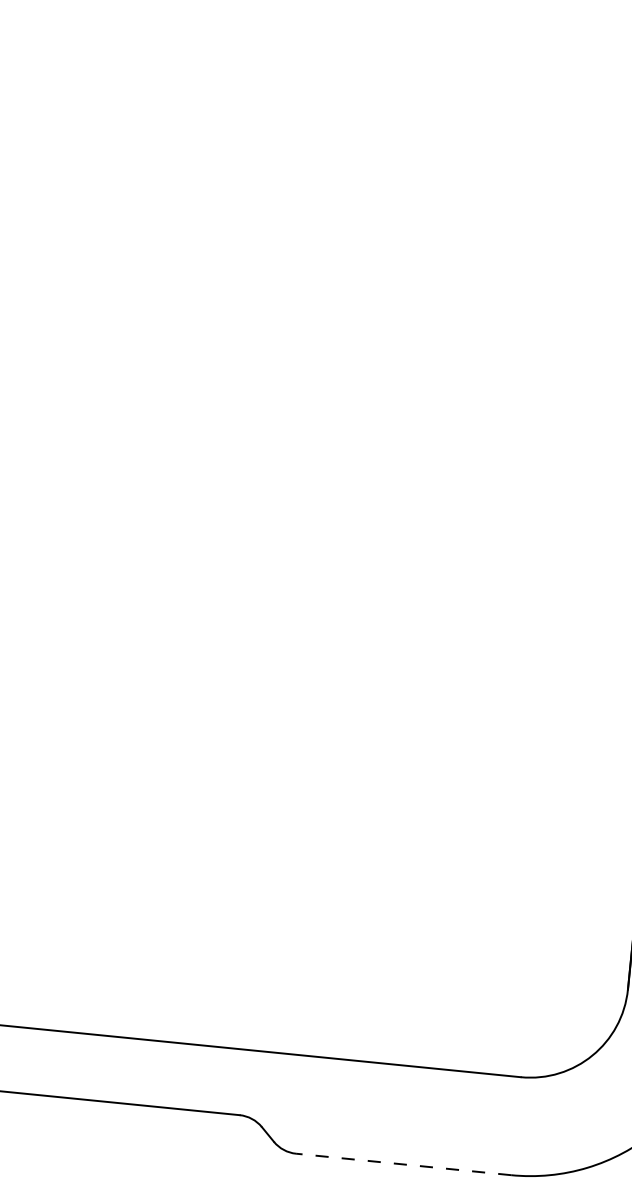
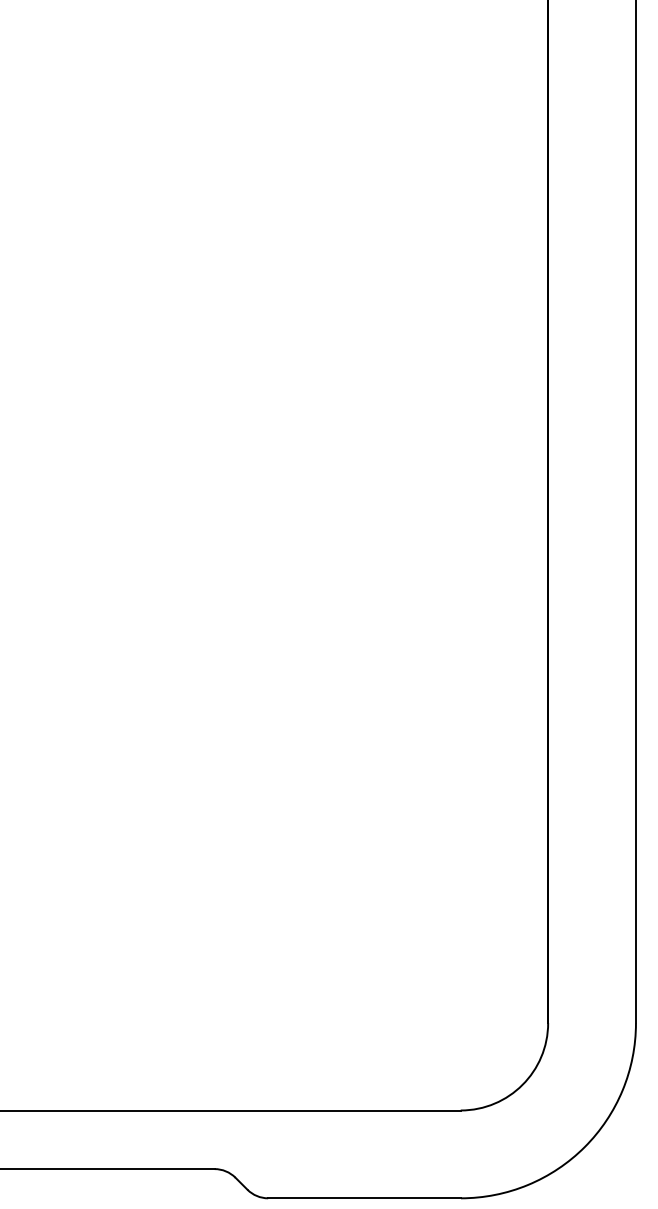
line: (403, 1164) -> (364, 1198), dashed -> solid

